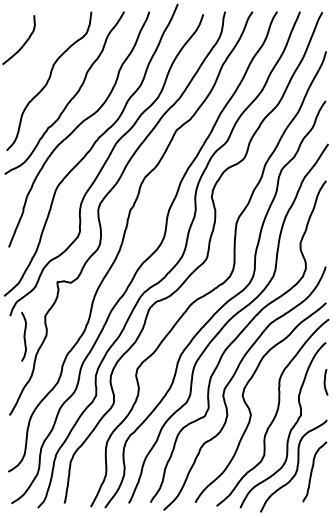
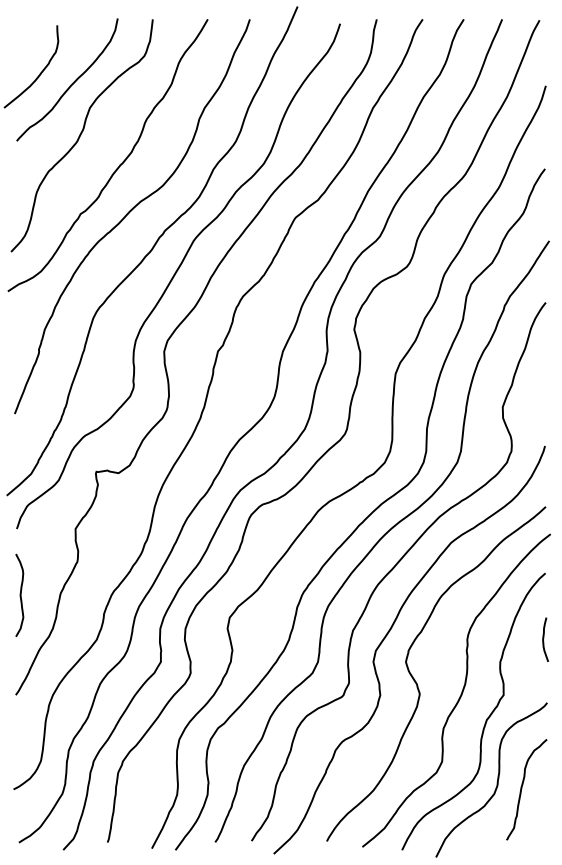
curve: (43, 49) -> (72, 82), added
curve: (23, 336) -> (19, 594), moved

